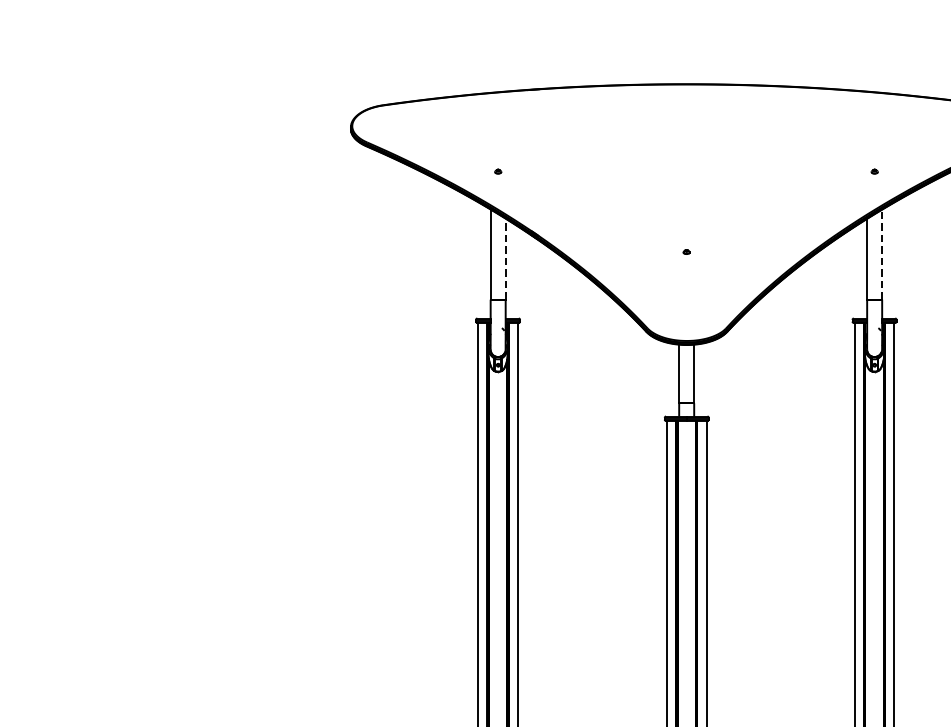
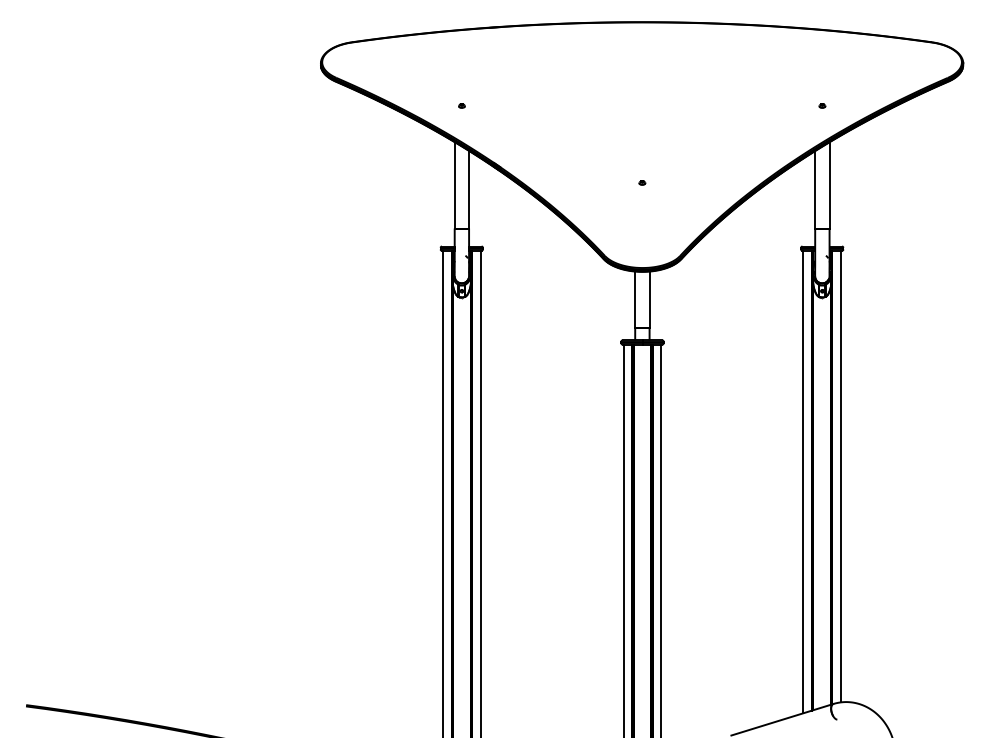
line: (882, 253) -> (829, 184), dashed -> solid
line: (506, 258) -> (469, 189), dashed -> solid

